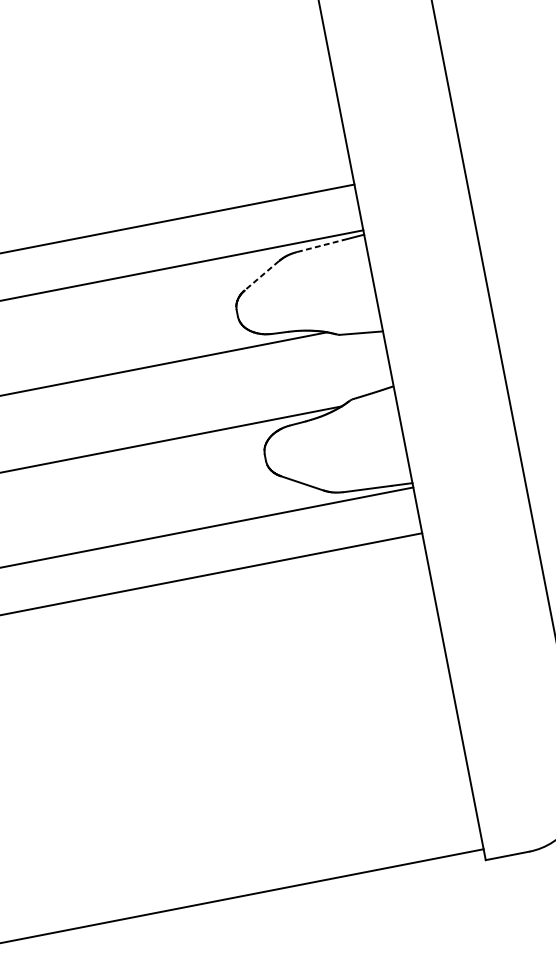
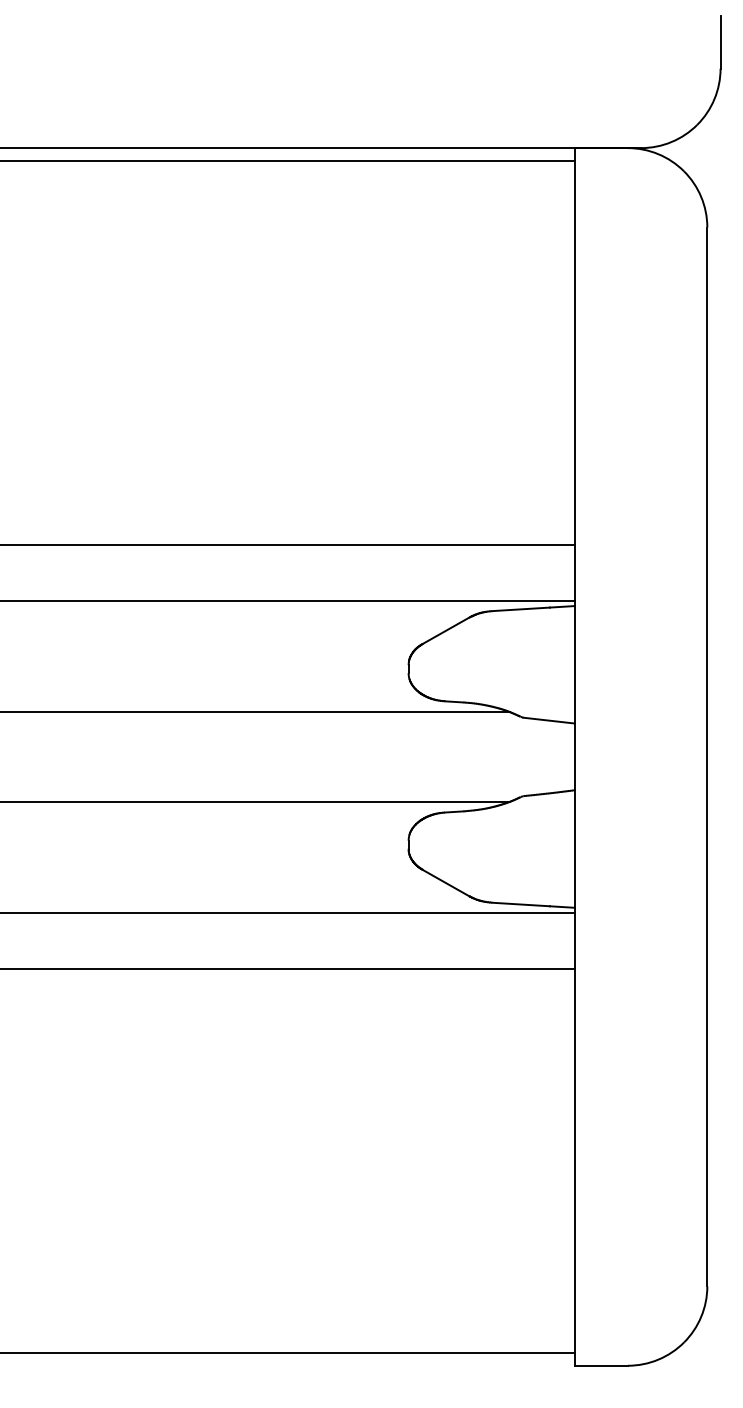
line: (320, 246) -> (521, 609), dashed -> solid
line: (262, 275) -> (446, 630), dashed -> solid

